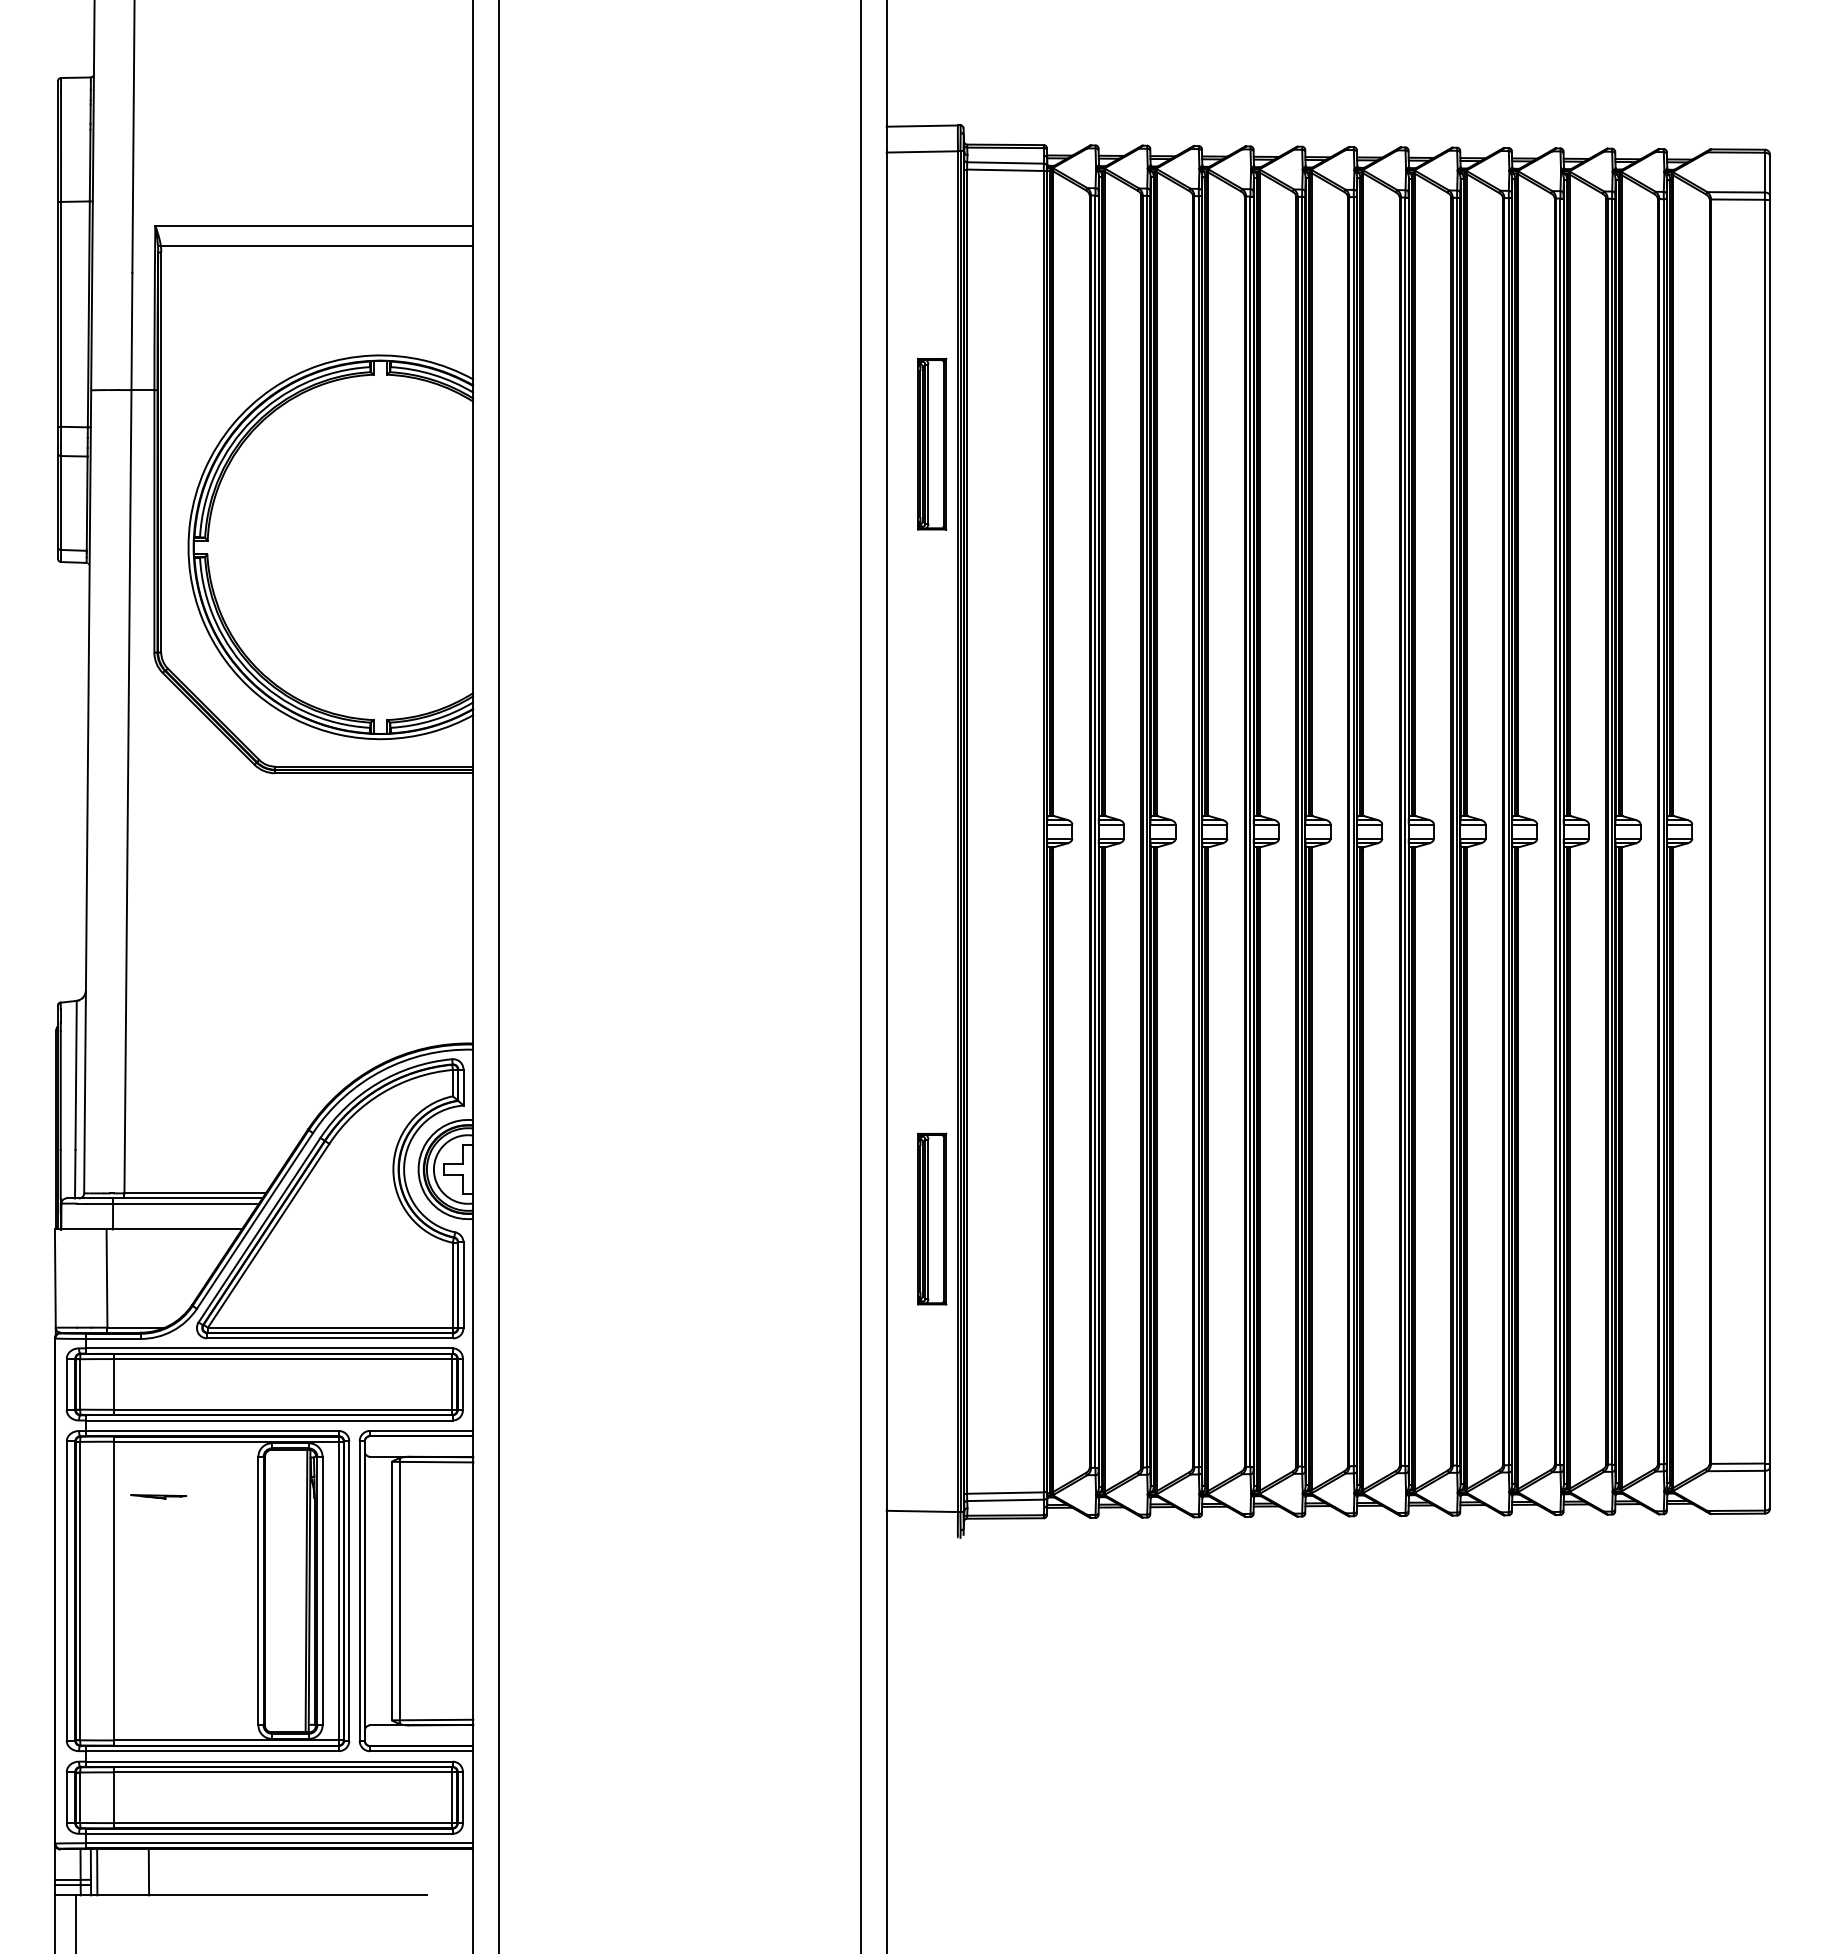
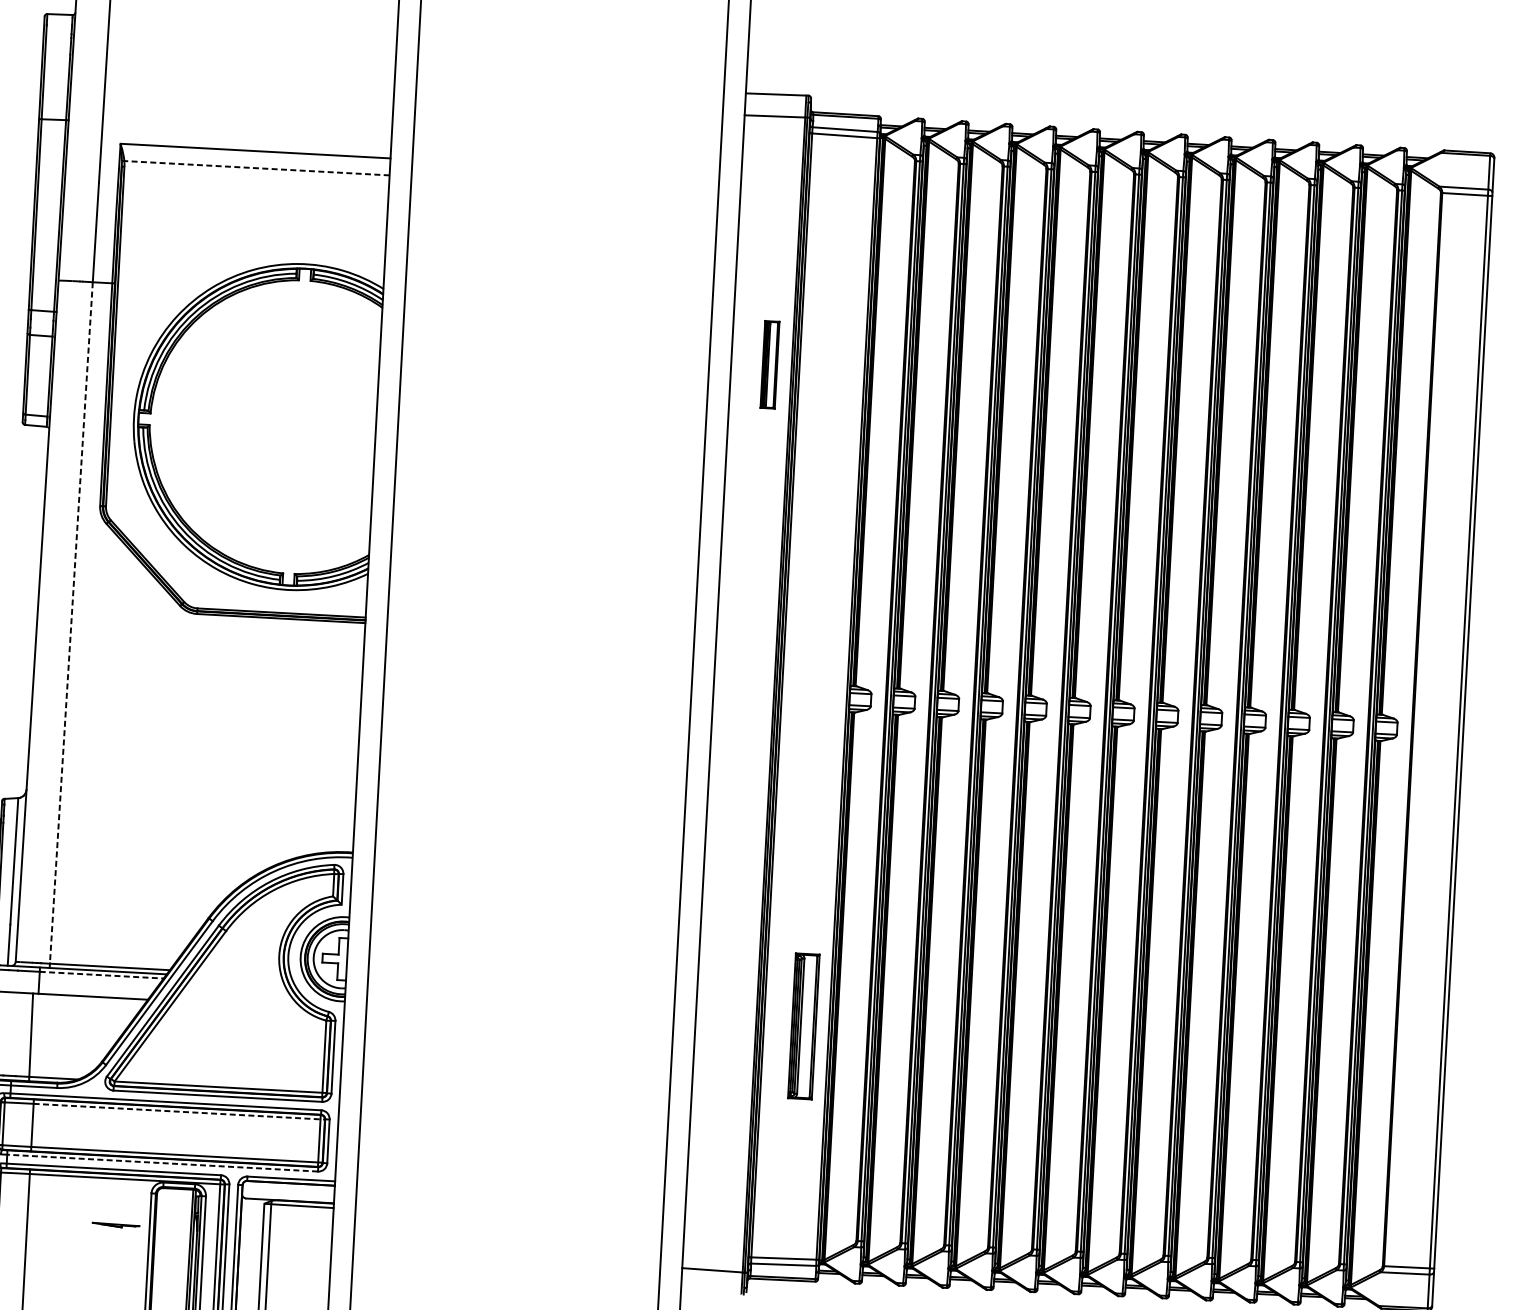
line: (316, 245) -> (256, 167), solid -> dashed
part: (932, 443) -> (770, 364), size x0.6
line: (127, 791) -> (70, 622), solid -> dashed
line: (186, 1203) -> (102, 975), solid -> dashed
part: (932, 1218) -> (804, 1025), moved
line: (285, 1359) -> (178, 1112), solid -> dashed
line: (269, 1420) -> (162, 1163), solid -> dashed
part: (158, 1496) -> (115, 1225), moved

